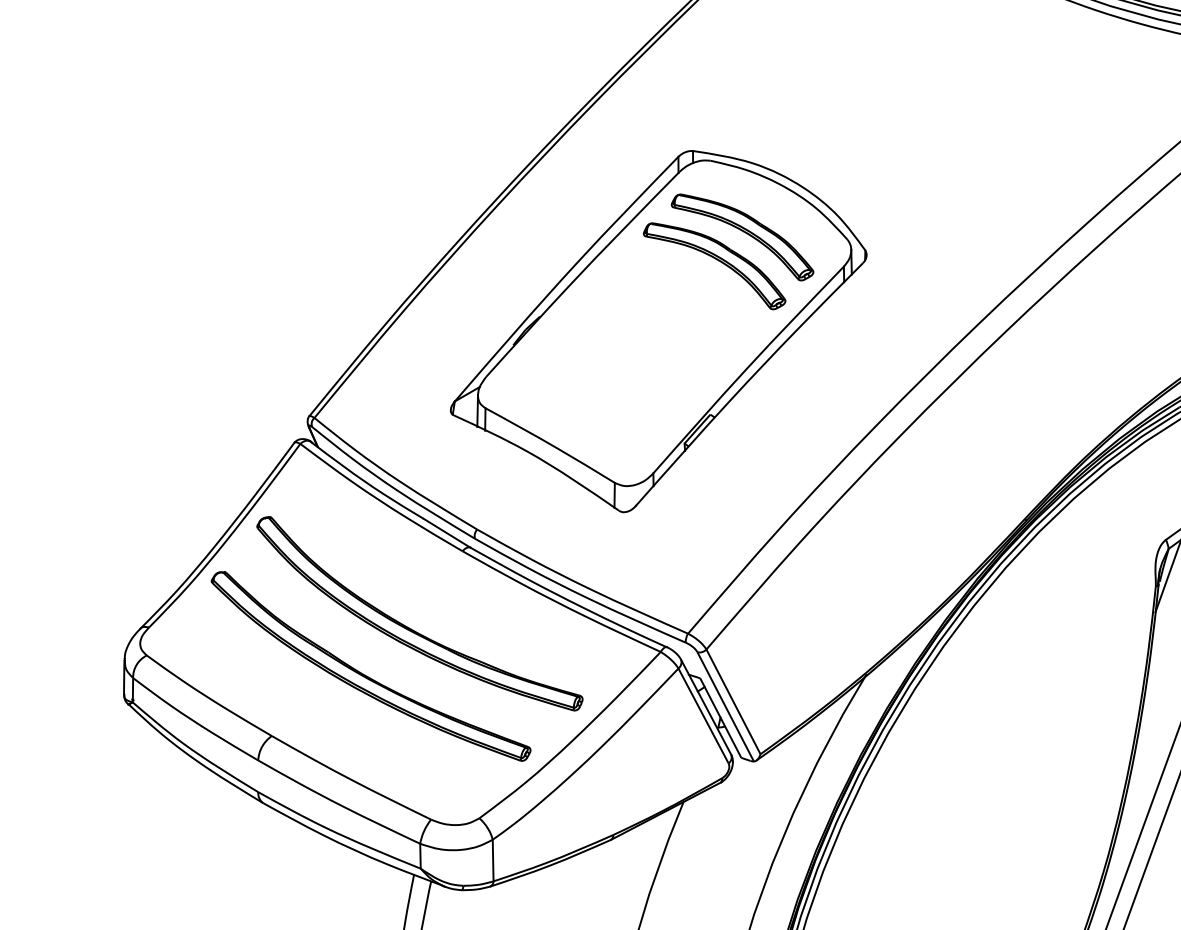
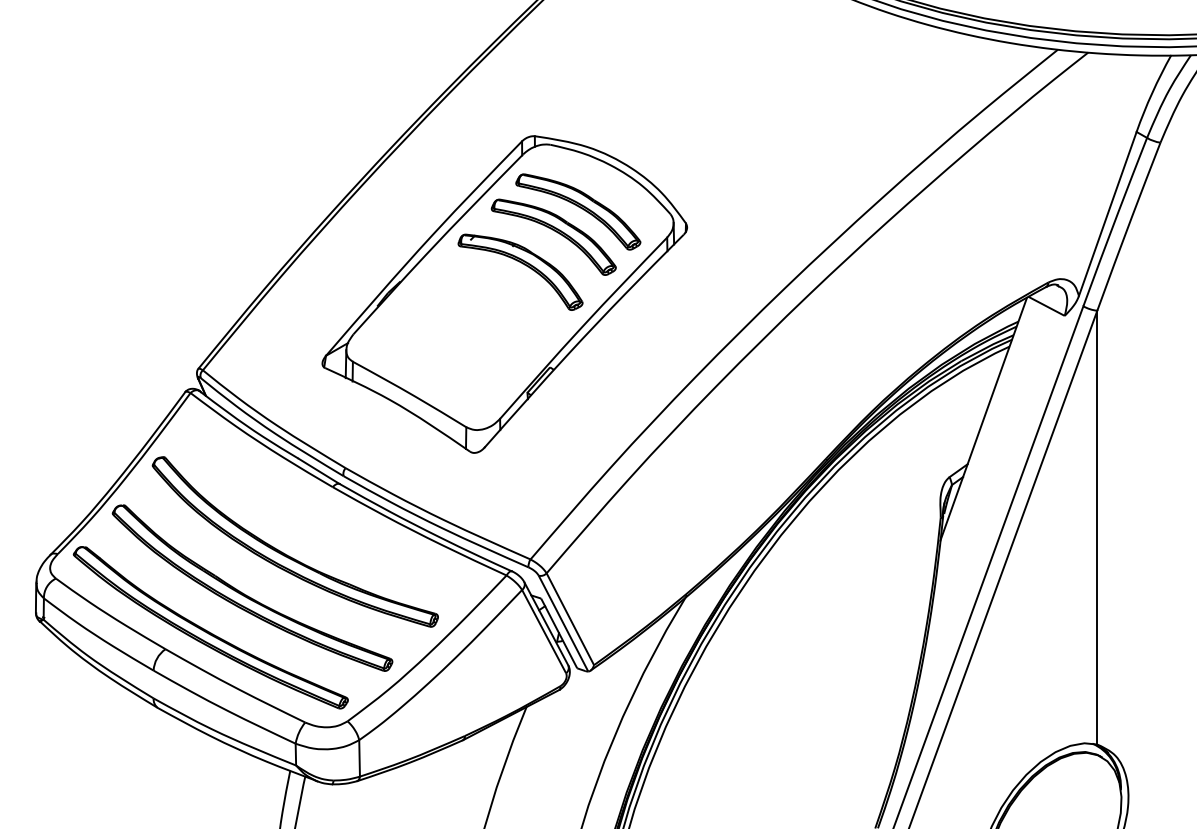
part: (681, 298) -> (524, 265), added
part: (323, 711) -> (210, 627), added

